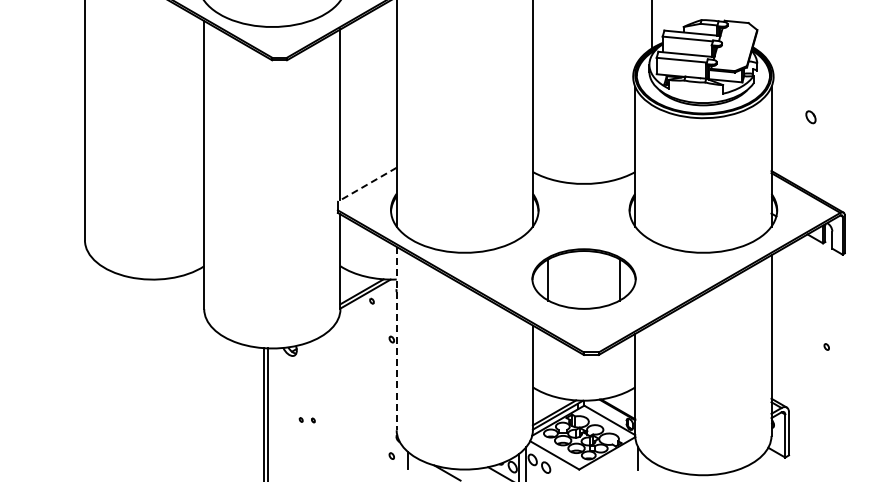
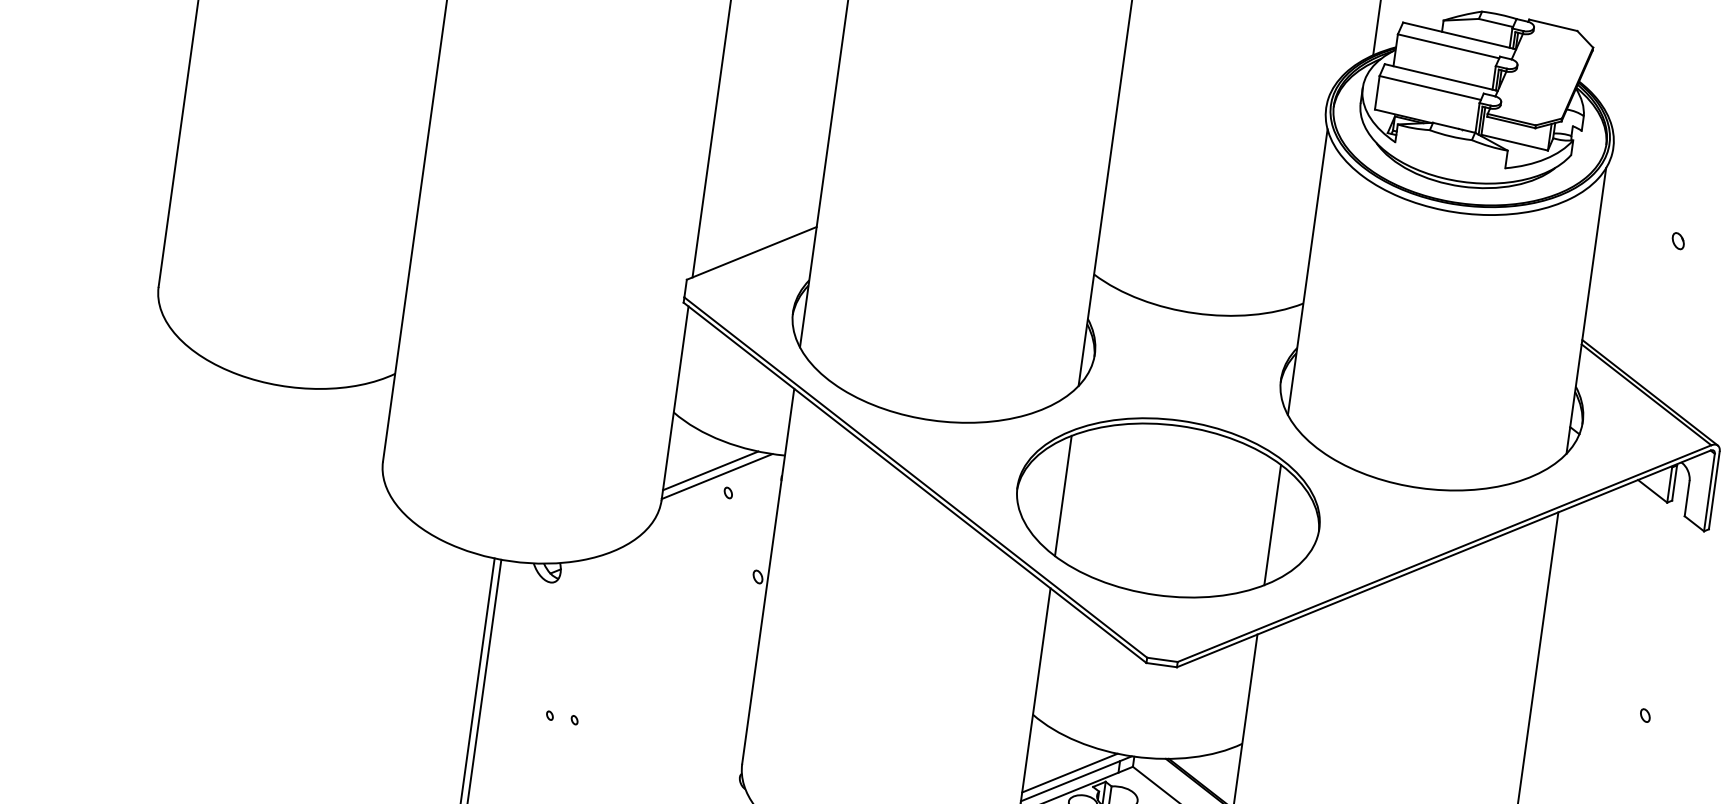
part: (810, 116) -> (1677, 239), size x0.62
line: (367, 184) -> (752, 252), dashed -> solid
part: (583, 278) -> (1167, 506), size x1.43
line: (396, 338) -> (767, 576), dashed -> solid

